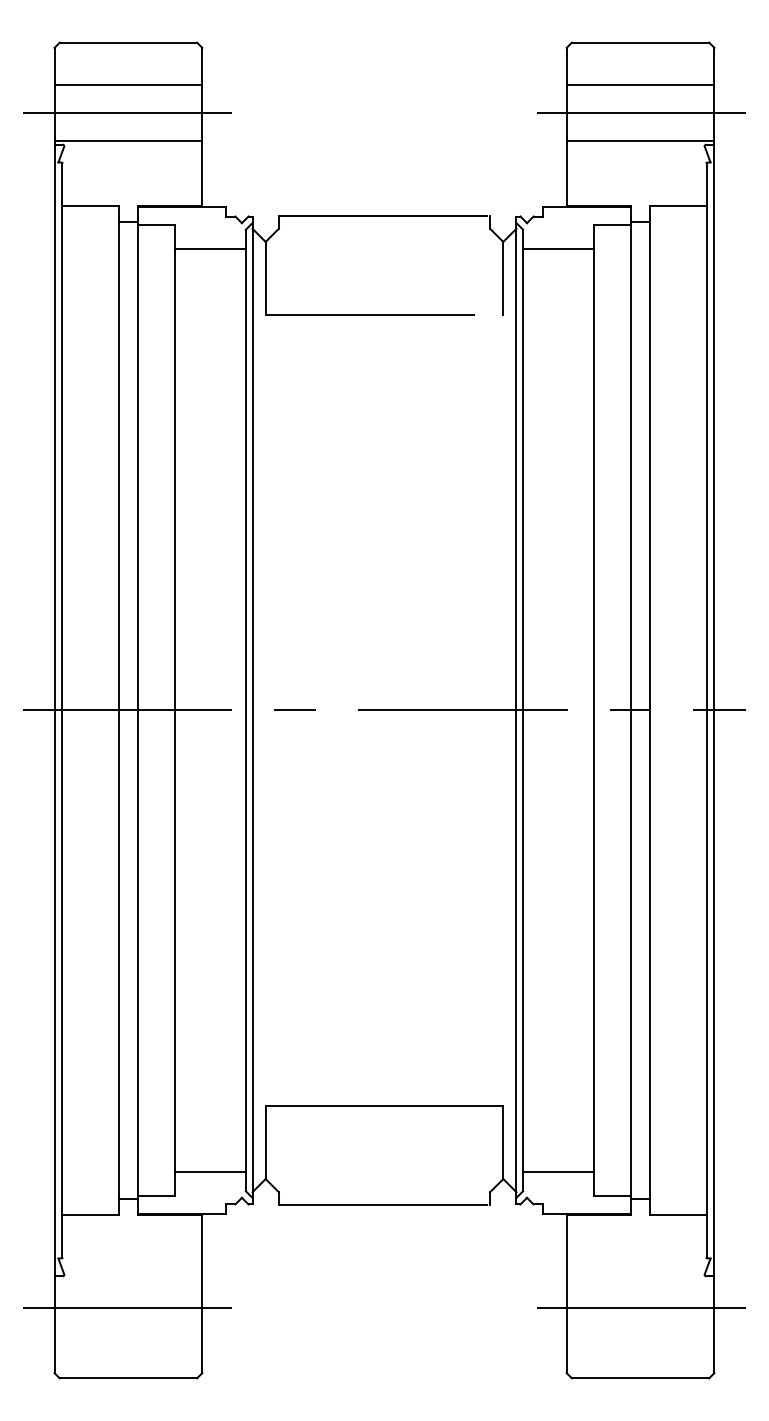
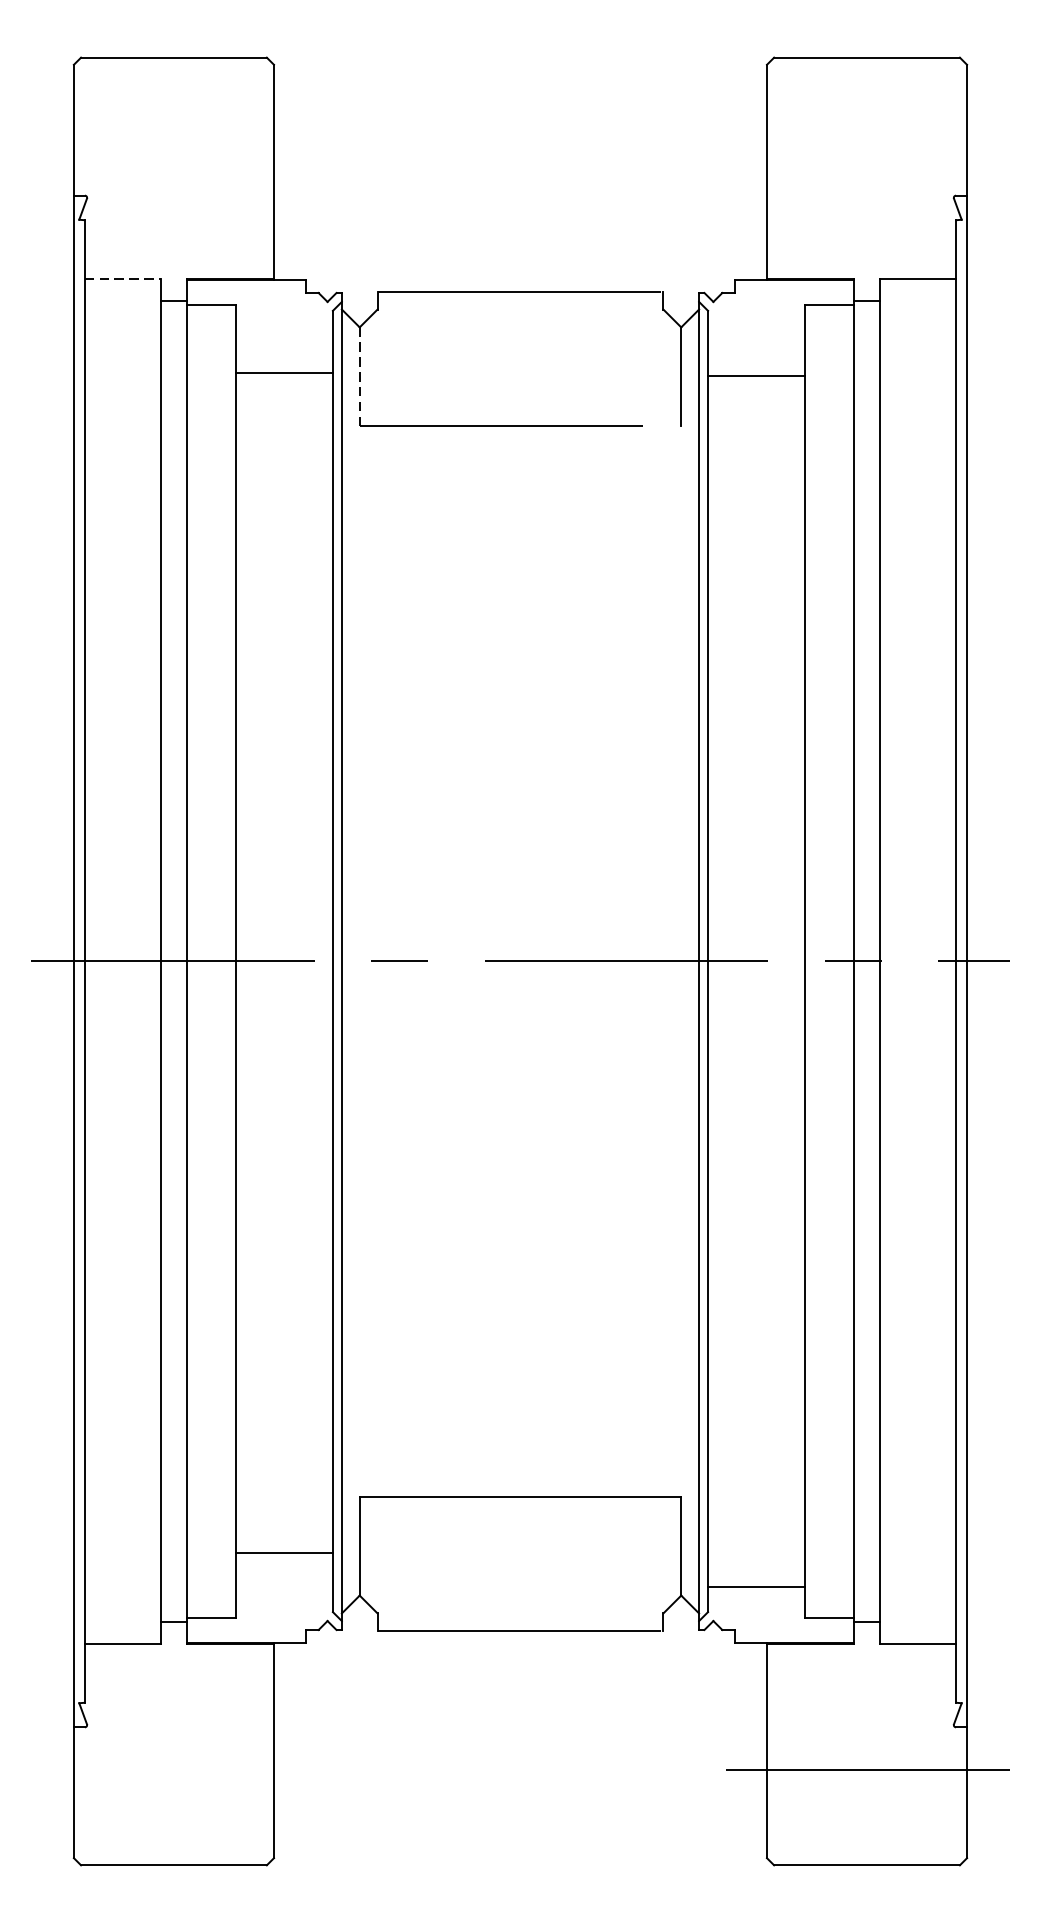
line: (128, 84) -> (174, 114), removed
line: (640, 84) -> (866, 114), removed
line: (128, 112) -> (174, 152), removed
line: (640, 112) -> (866, 152), removed
line: (128, 140) -> (174, 190), removed
line: (640, 140) -> (866, 190), removed
line: (90, 205) -> (122, 278), solid -> dashed
line: (209, 248) -> (283, 372), moved
line: (558, 248) -> (755, 375), moved
line: (265, 278) -> (359, 376), solid -> dashed
line: (209, 1172) -> (283, 1552), moved
line: (128, 1308) -> (174, 1770), removed

